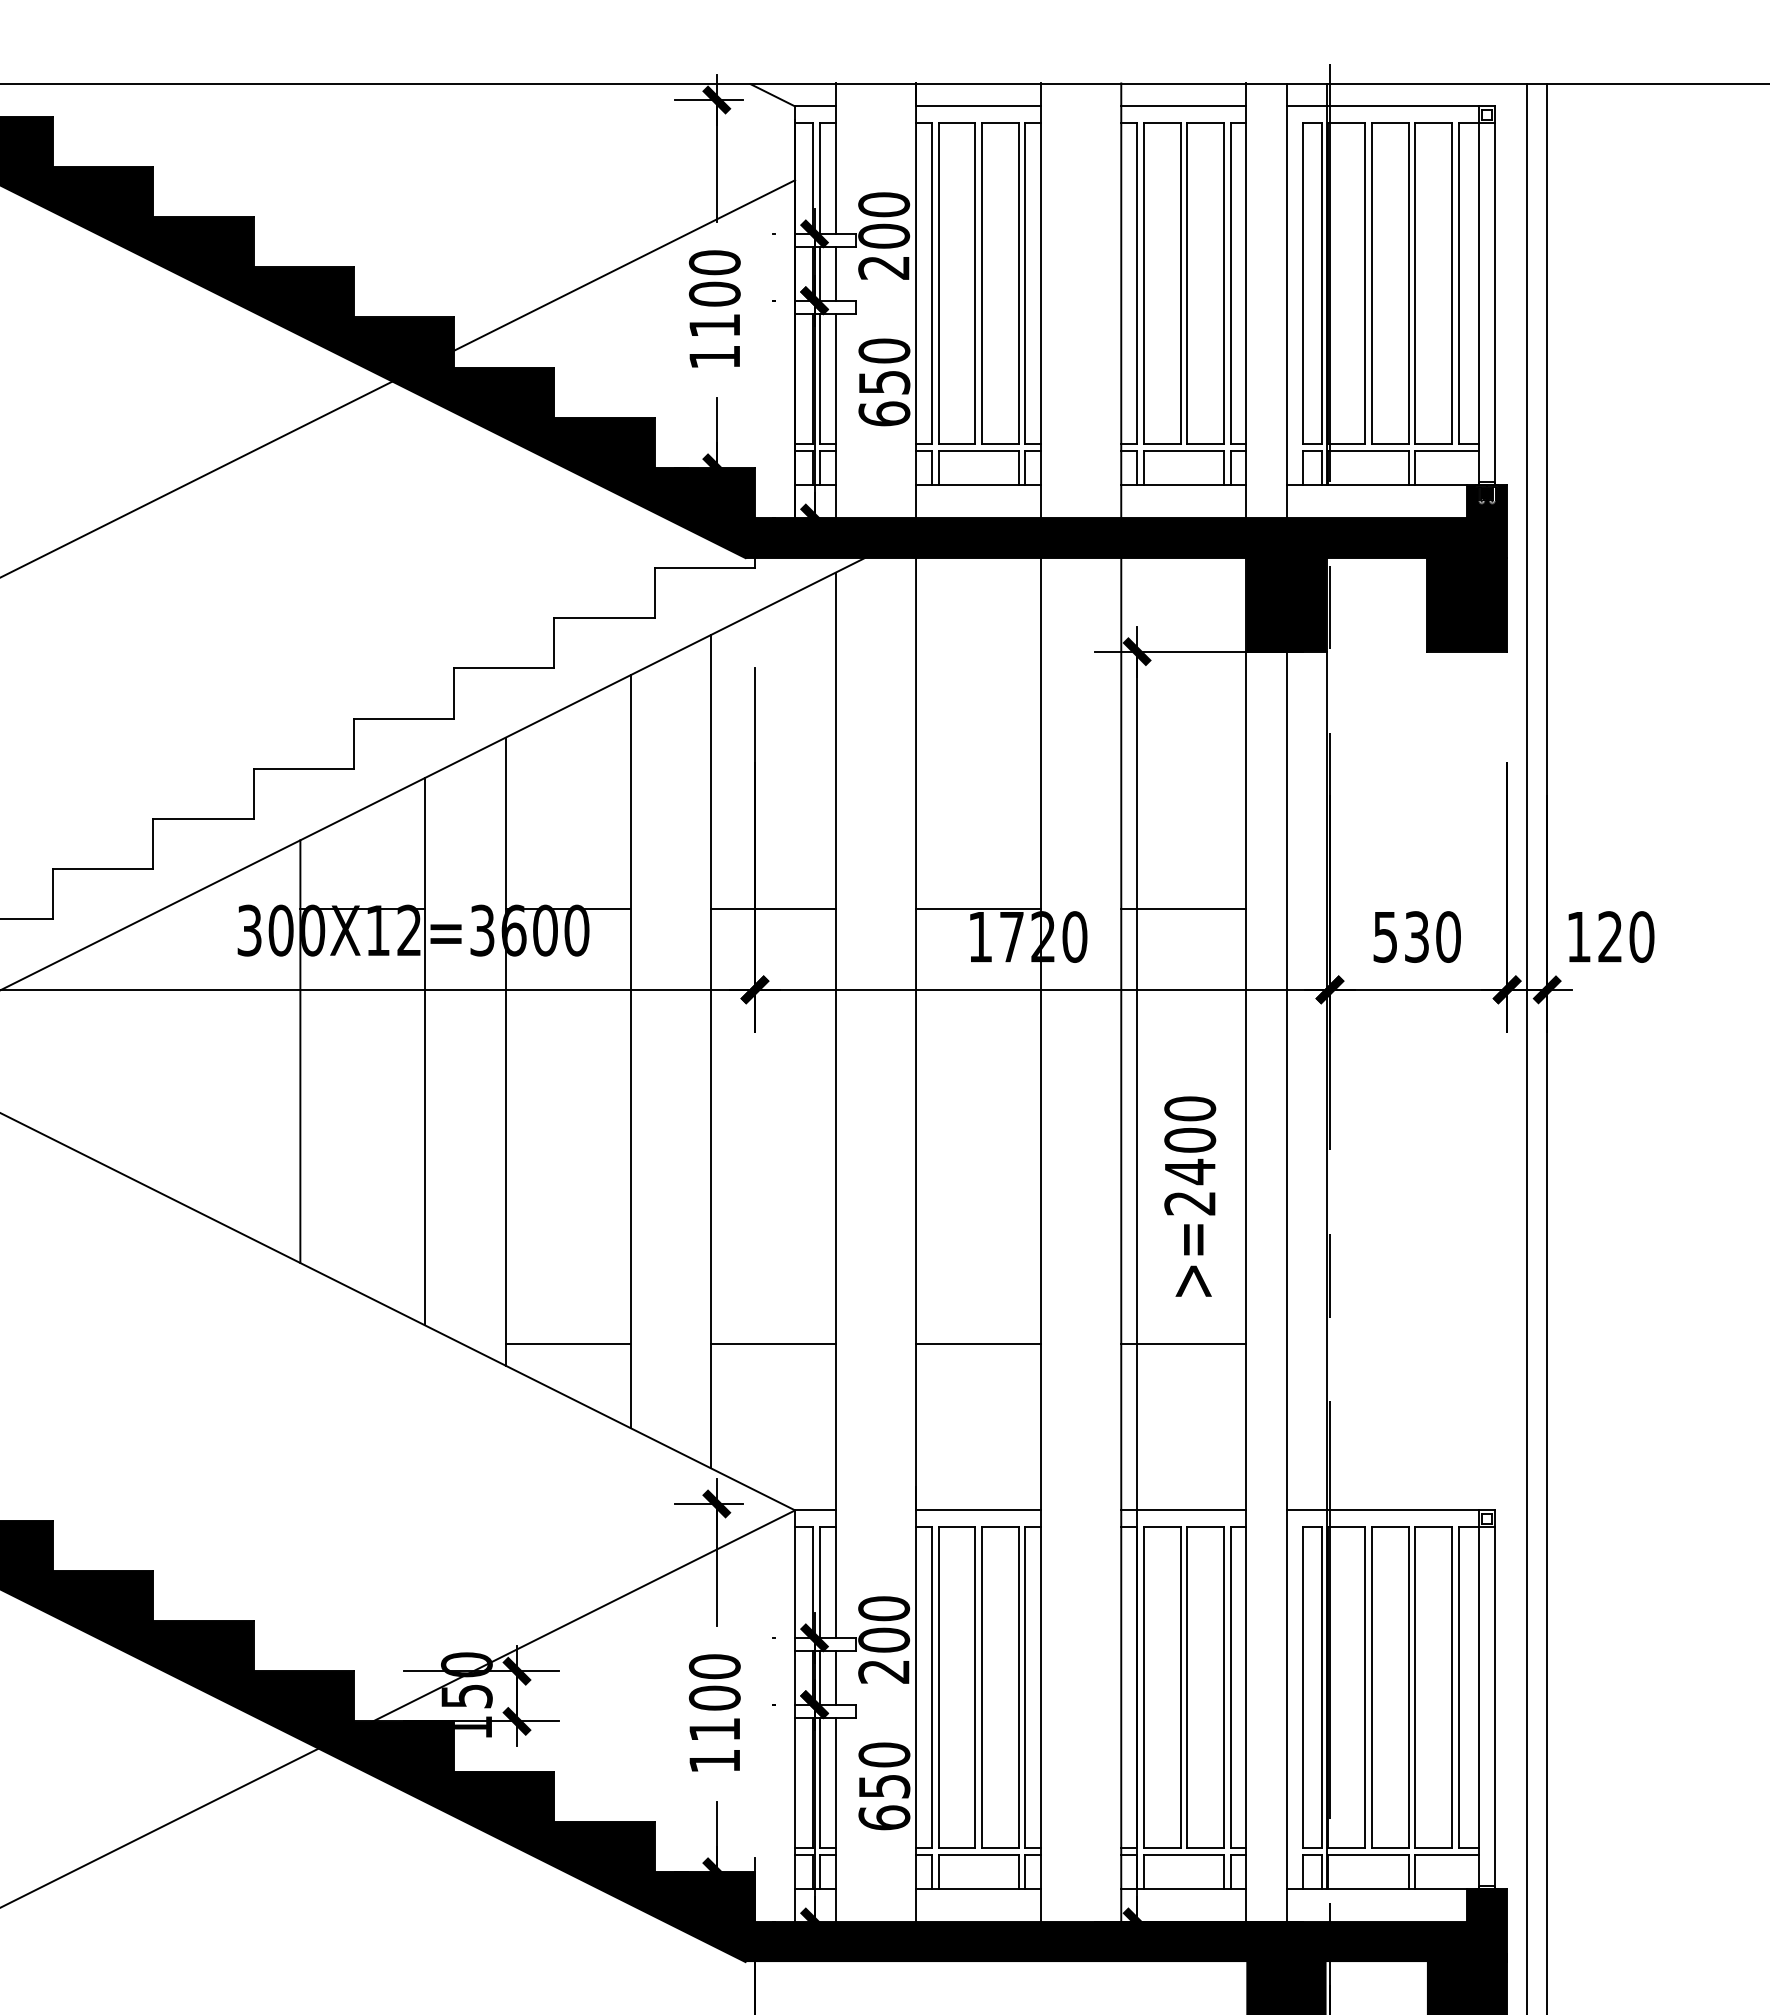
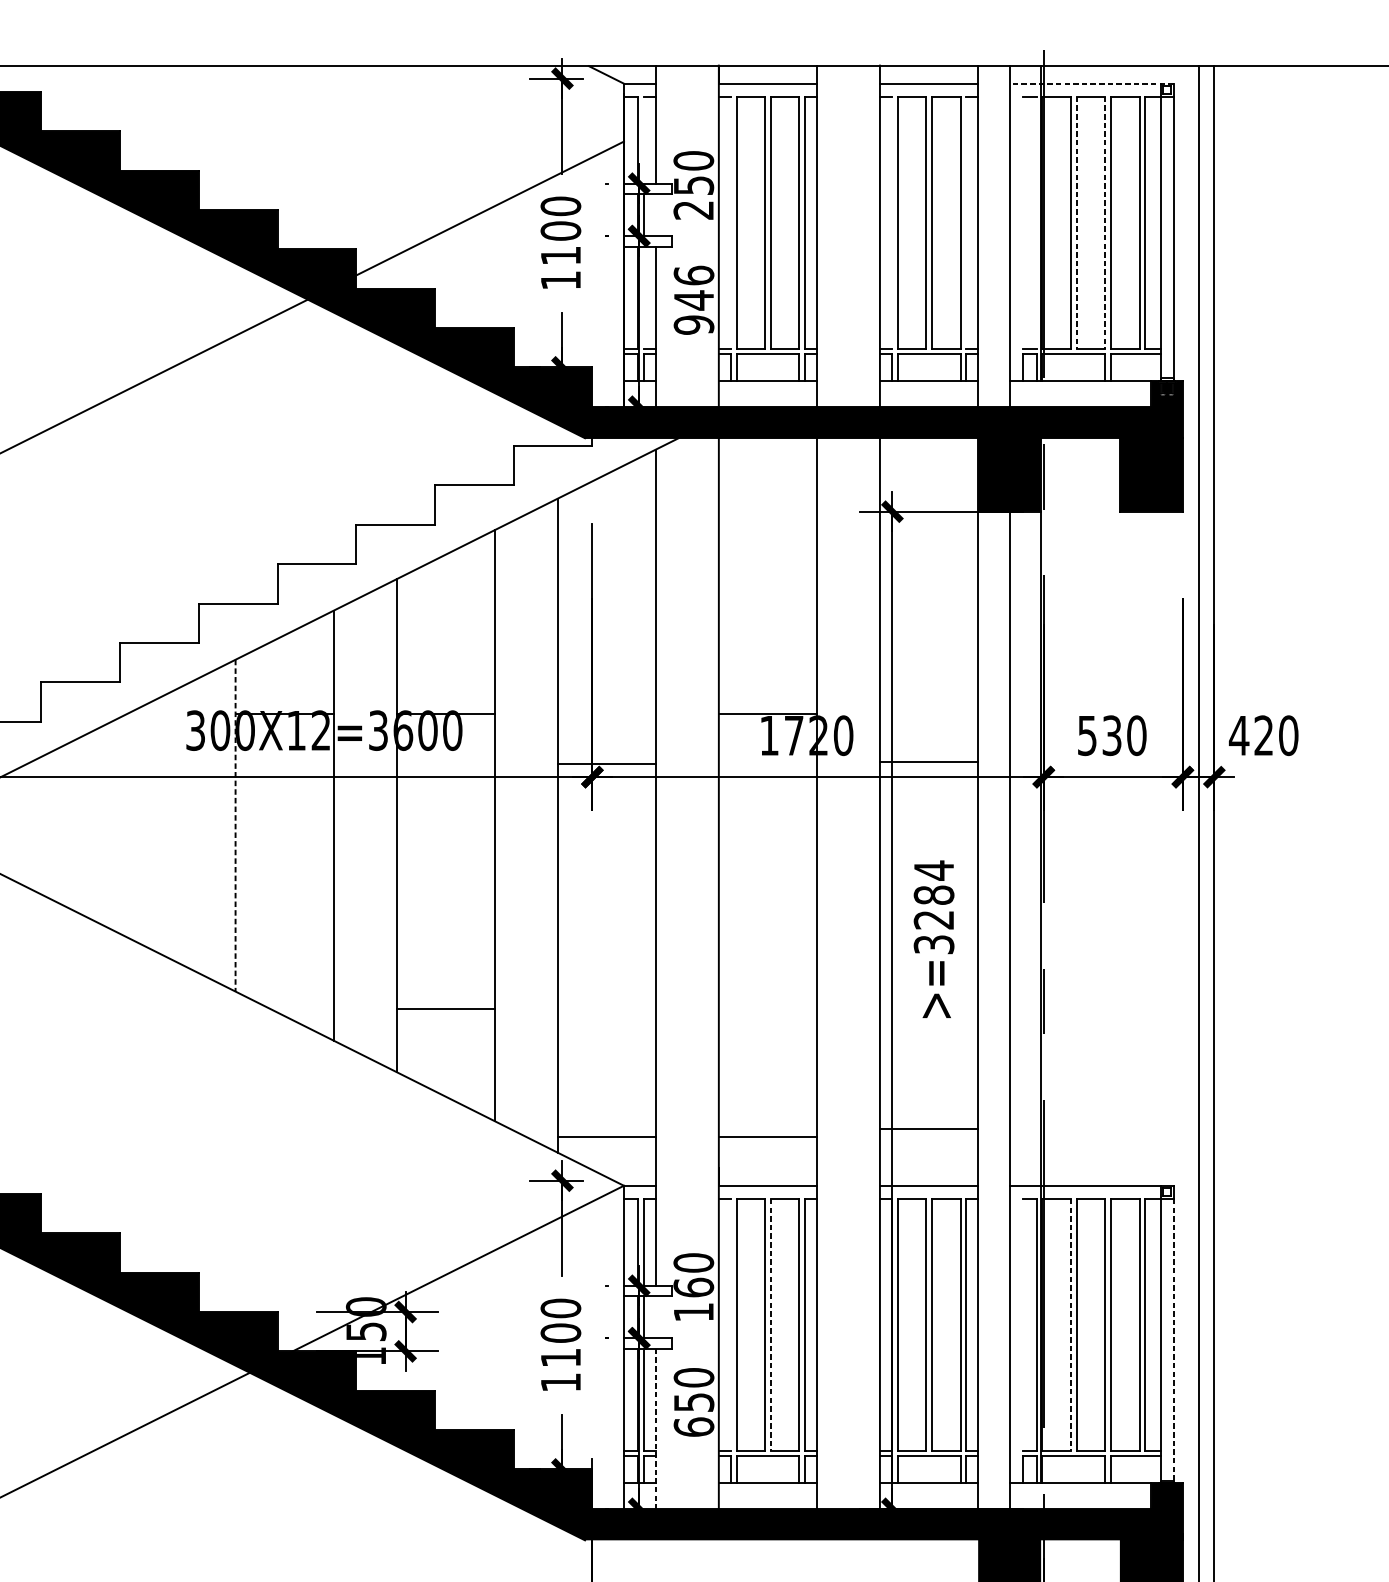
line: (1390, 106) -> (1091, 83), solid -> dashed
line: (820, 178) -> (643, 140), removed
text: (884, 235) -> (694, 184), 200 -> 250
line: (835, 273) -> (655, 214), removed
line: (931, 283) -> (731, 222), removed
line: (1137, 283) -> (892, 222), removed
line: (1230, 283) -> (965, 222), removed
line: (1303, 283) -> (1023, 222), removed
line: (1321, 283) -> (1037, 222), removed
line: (1371, 283) -> (1076, 222), solid -> dashed
line: (1408, 283) -> (1105, 222), solid -> dashed
line: (820, 379) -> (643, 298), removed
text: (884, 382) -> (694, 300), 650 -> 946
line: (772, 909) -> (606, 764), moved
line: (1183, 909) -> (928, 762), moved
text: (1578, 937) -> (1238, 736), 120 -> 420
line: (300, 1052) -> (235, 826), solid -> dashed
text: (1190, 1155) -> (934, 907), >=2400 -> >=3284
line: (567, 1343) -> (445, 1008), moved
line: (772, 1343) -> (606, 1136), moved
line: (978, 1343) -> (767, 1136), moved
line: (1183, 1343) -> (928, 1129), moved
text: (883, 1655) -> (693, 1299), 200 -> 160
line: (835, 1677) -> (655, 1316), removed
line: (931, 1687) -> (731, 1324), removed
line: (981, 1687) -> (770, 1324), solid -> dashed
line: (1303, 1687) -> (1023, 1324), removed
line: (1365, 1687) -> (1071, 1324), solid -> dashed
line: (1495, 1707) -> (1173, 1340), solid -> dashed
line: (835, 1820) -> (655, 1429), solid -> dashed

